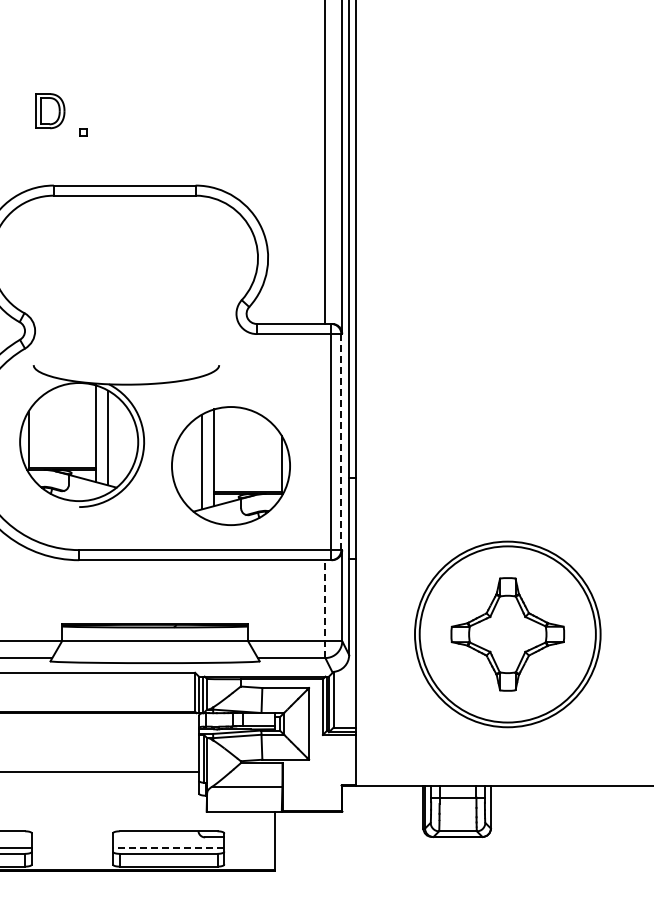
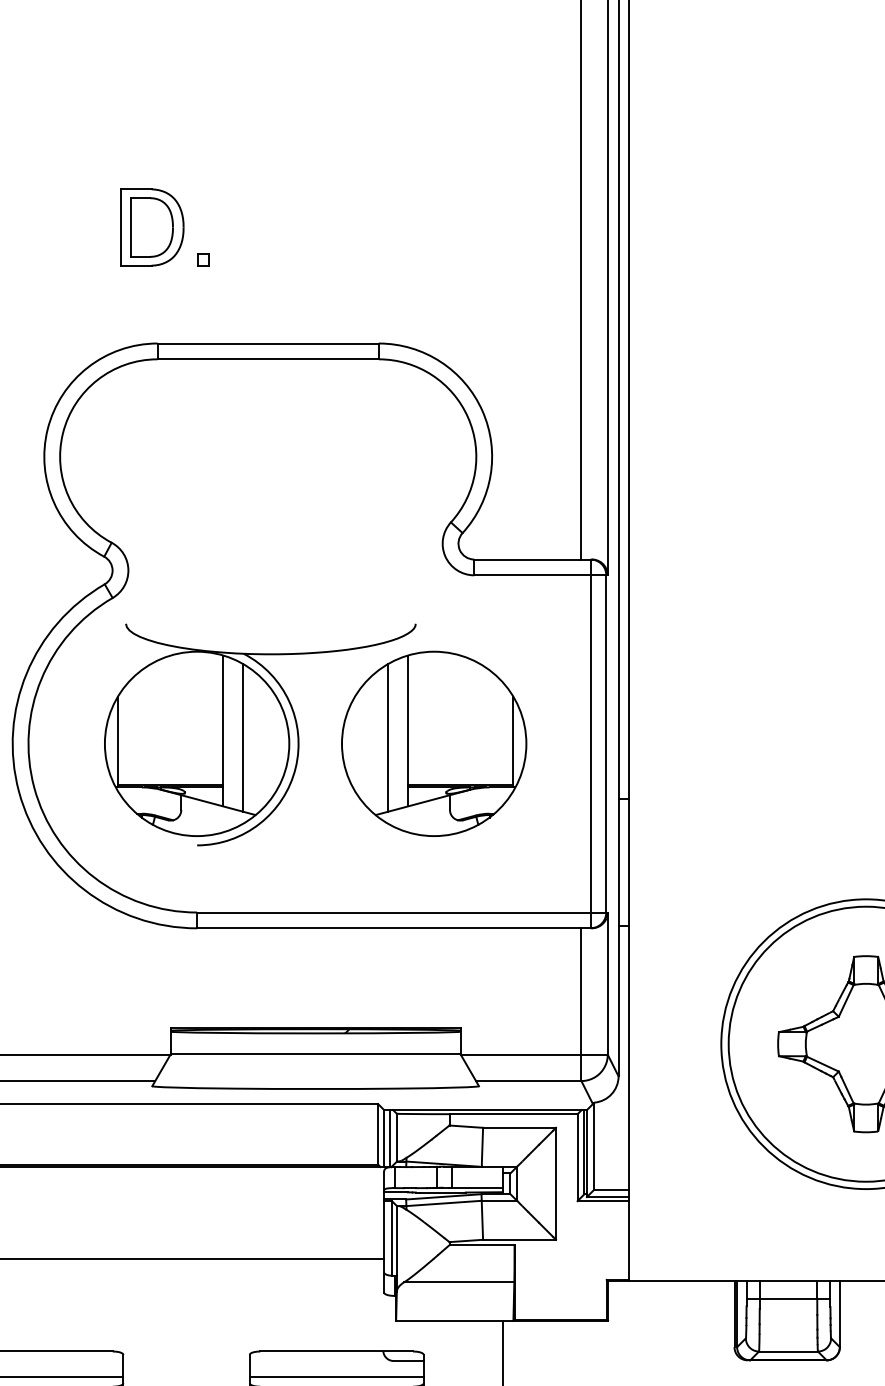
part: (50, 110) -> (152, 226), size x1.43
line: (341, 441) -> (606, 743), dashed -> solid
part: (230, 465) -> (433, 743), moved
line: (325, 609) -> (581, 1005), dashed -> solid
line: (168, 847) -> (336, 1376), dashed -> solid

